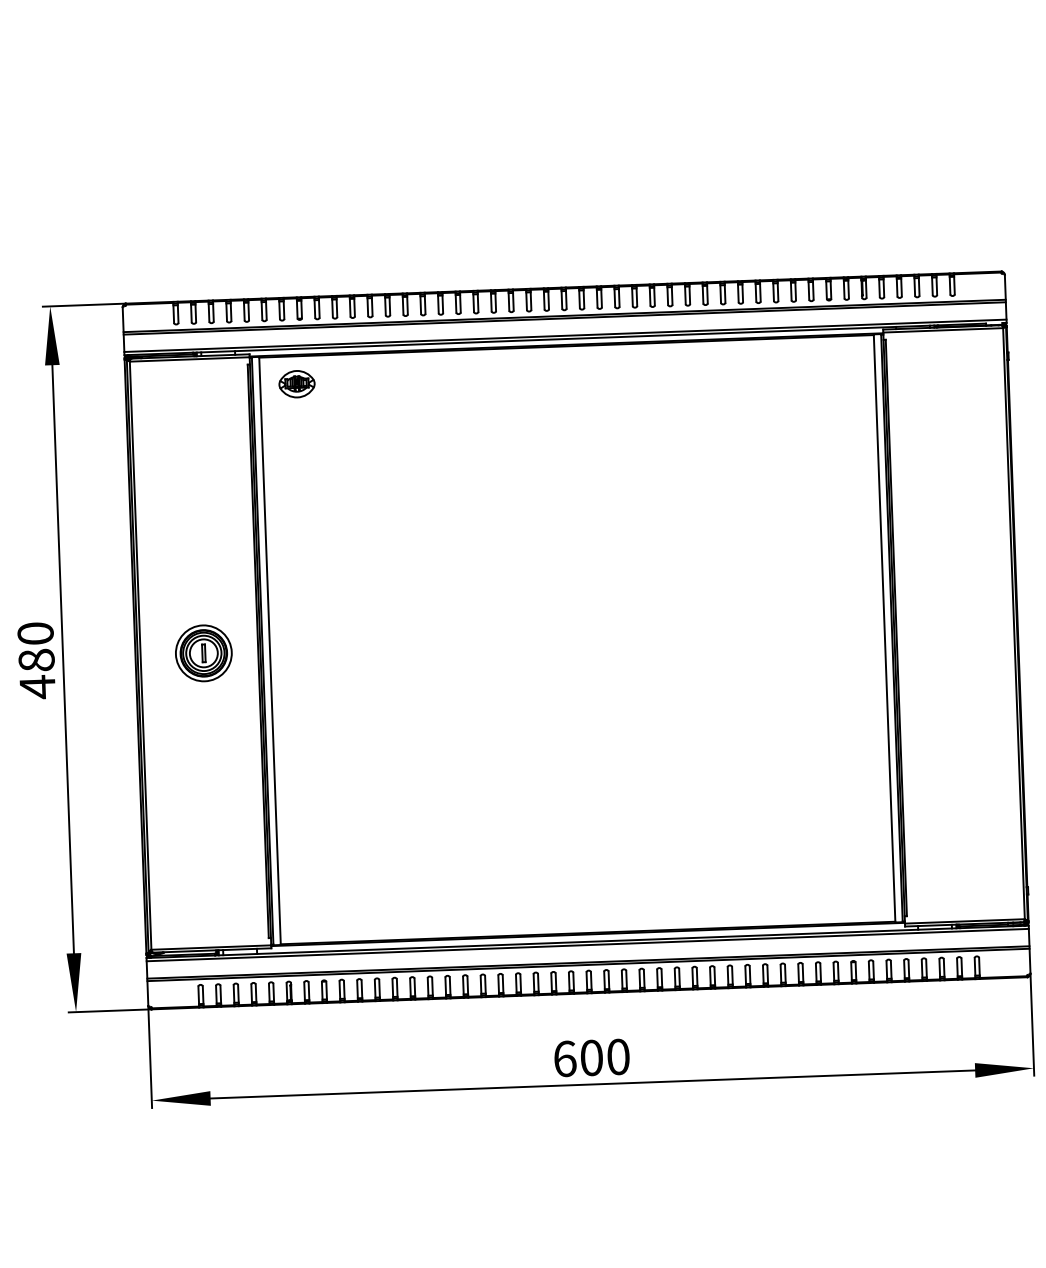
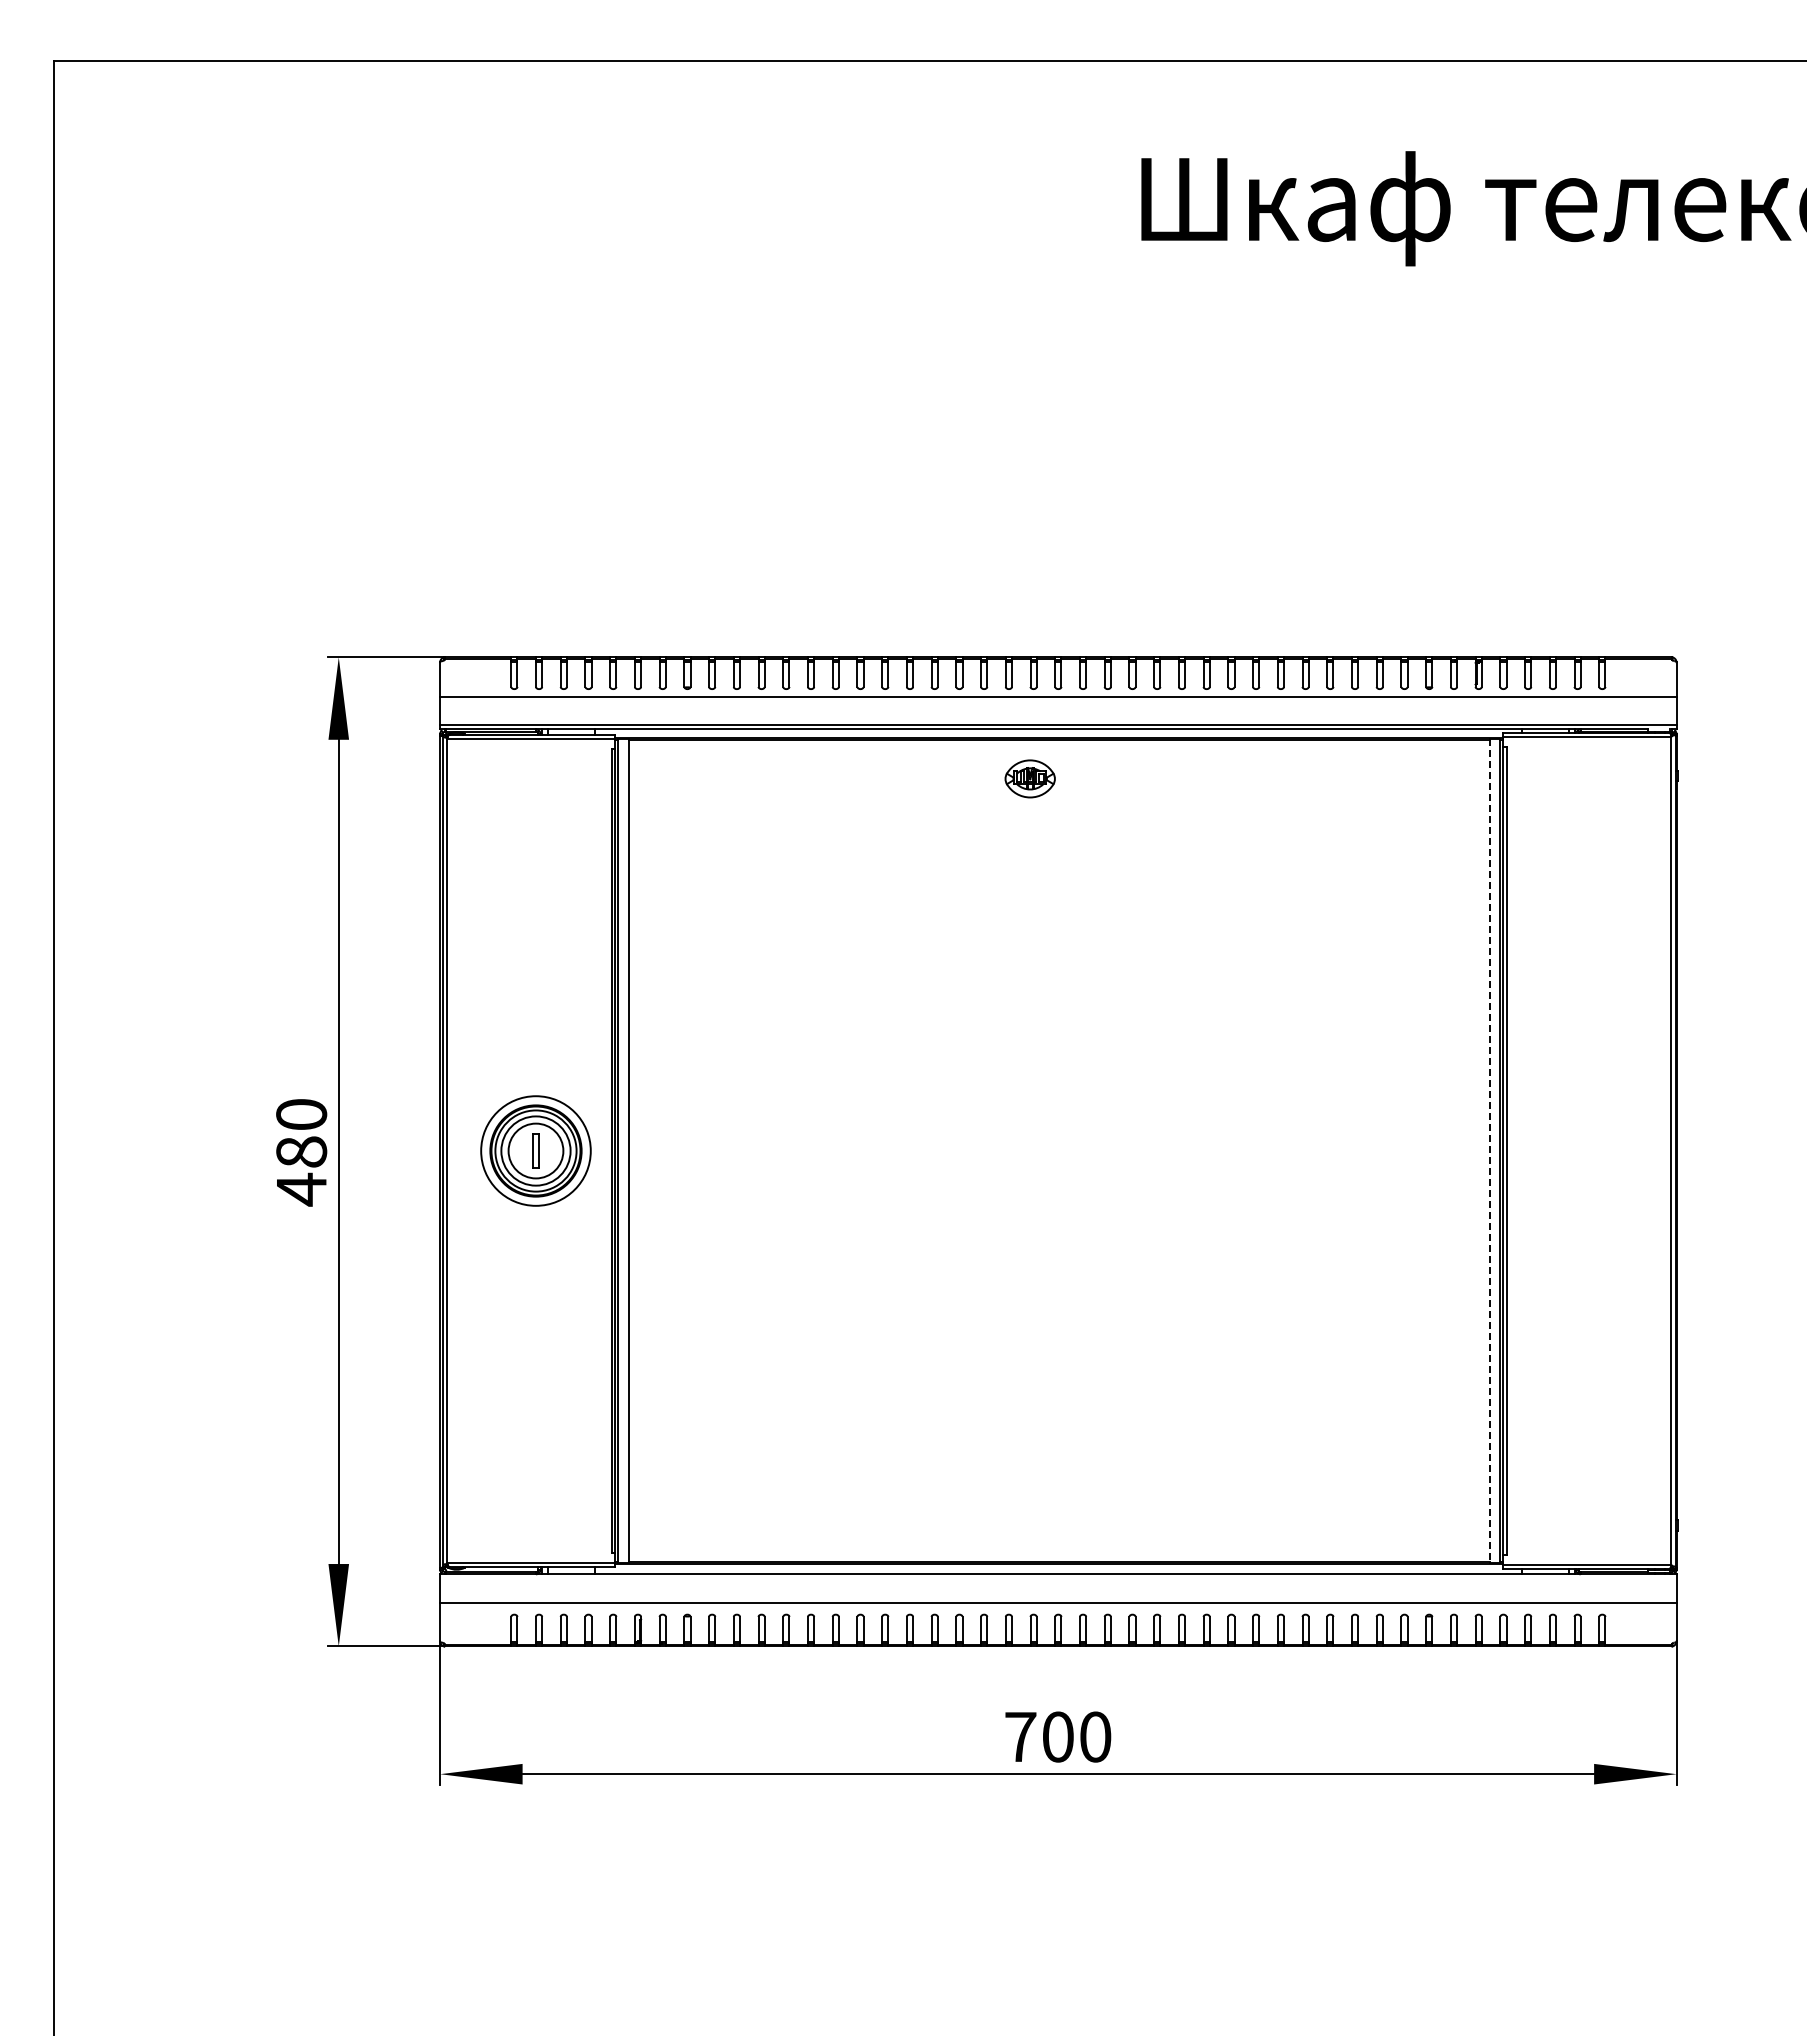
line: (564, 318) -> (1058, 700), removed
part: (296, 383) -> (1029, 778), moved
line: (884, 628) -> (1490, 1151), solid -> dashed
part: (203, 653) -> (535, 1150), size x1.4
line: (587, 944) -> (1058, 1578), removed
line: (588, 964) -> (1058, 1606), removed
text: (564, 1058) -> (1020, 1736), 600 -> 700

